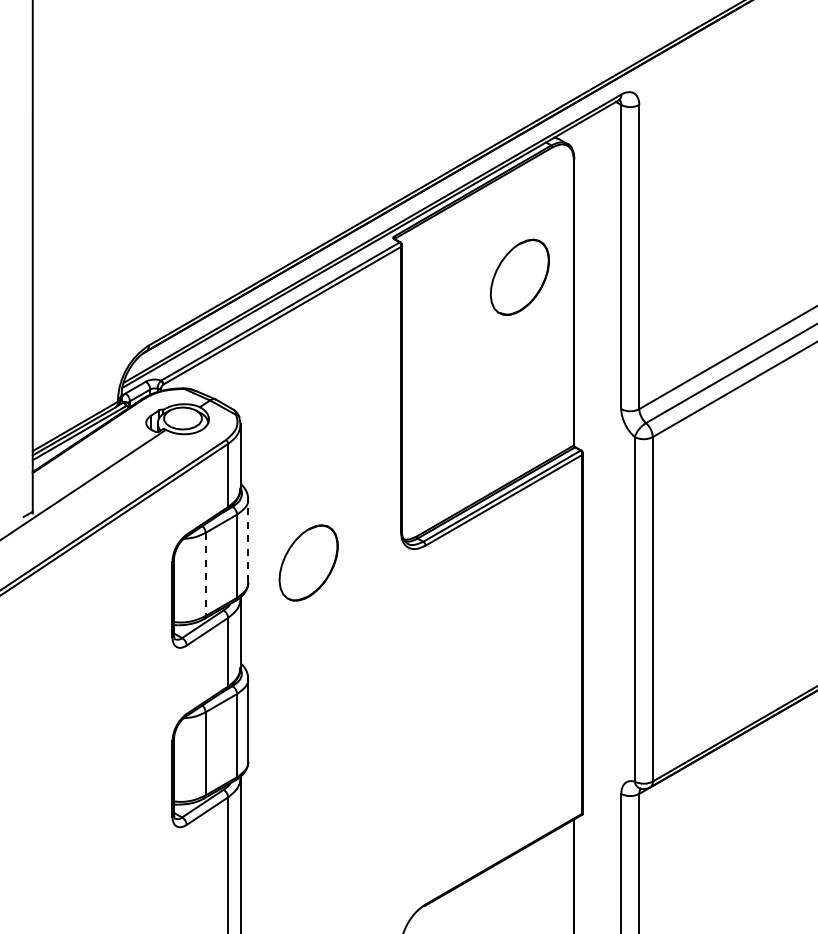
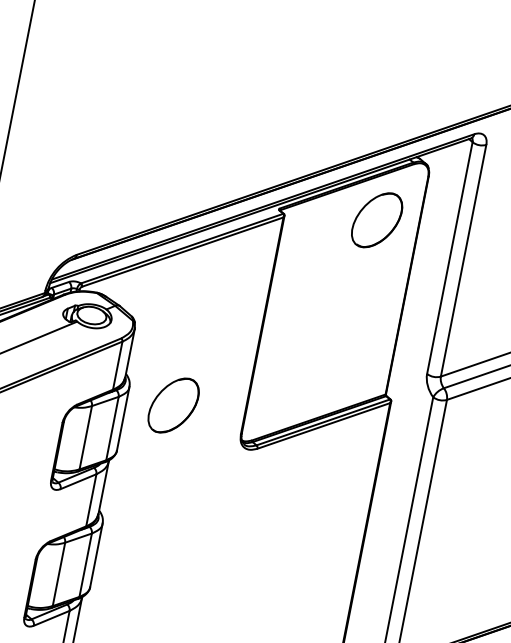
part: (519, 276) -> (376, 219), moved
line: (248, 540) -> (123, 418), dashed -> solid
part: (308, 562) -> (173, 405), moved
line: (205, 574) -> (85, 437), dashed -> solid

